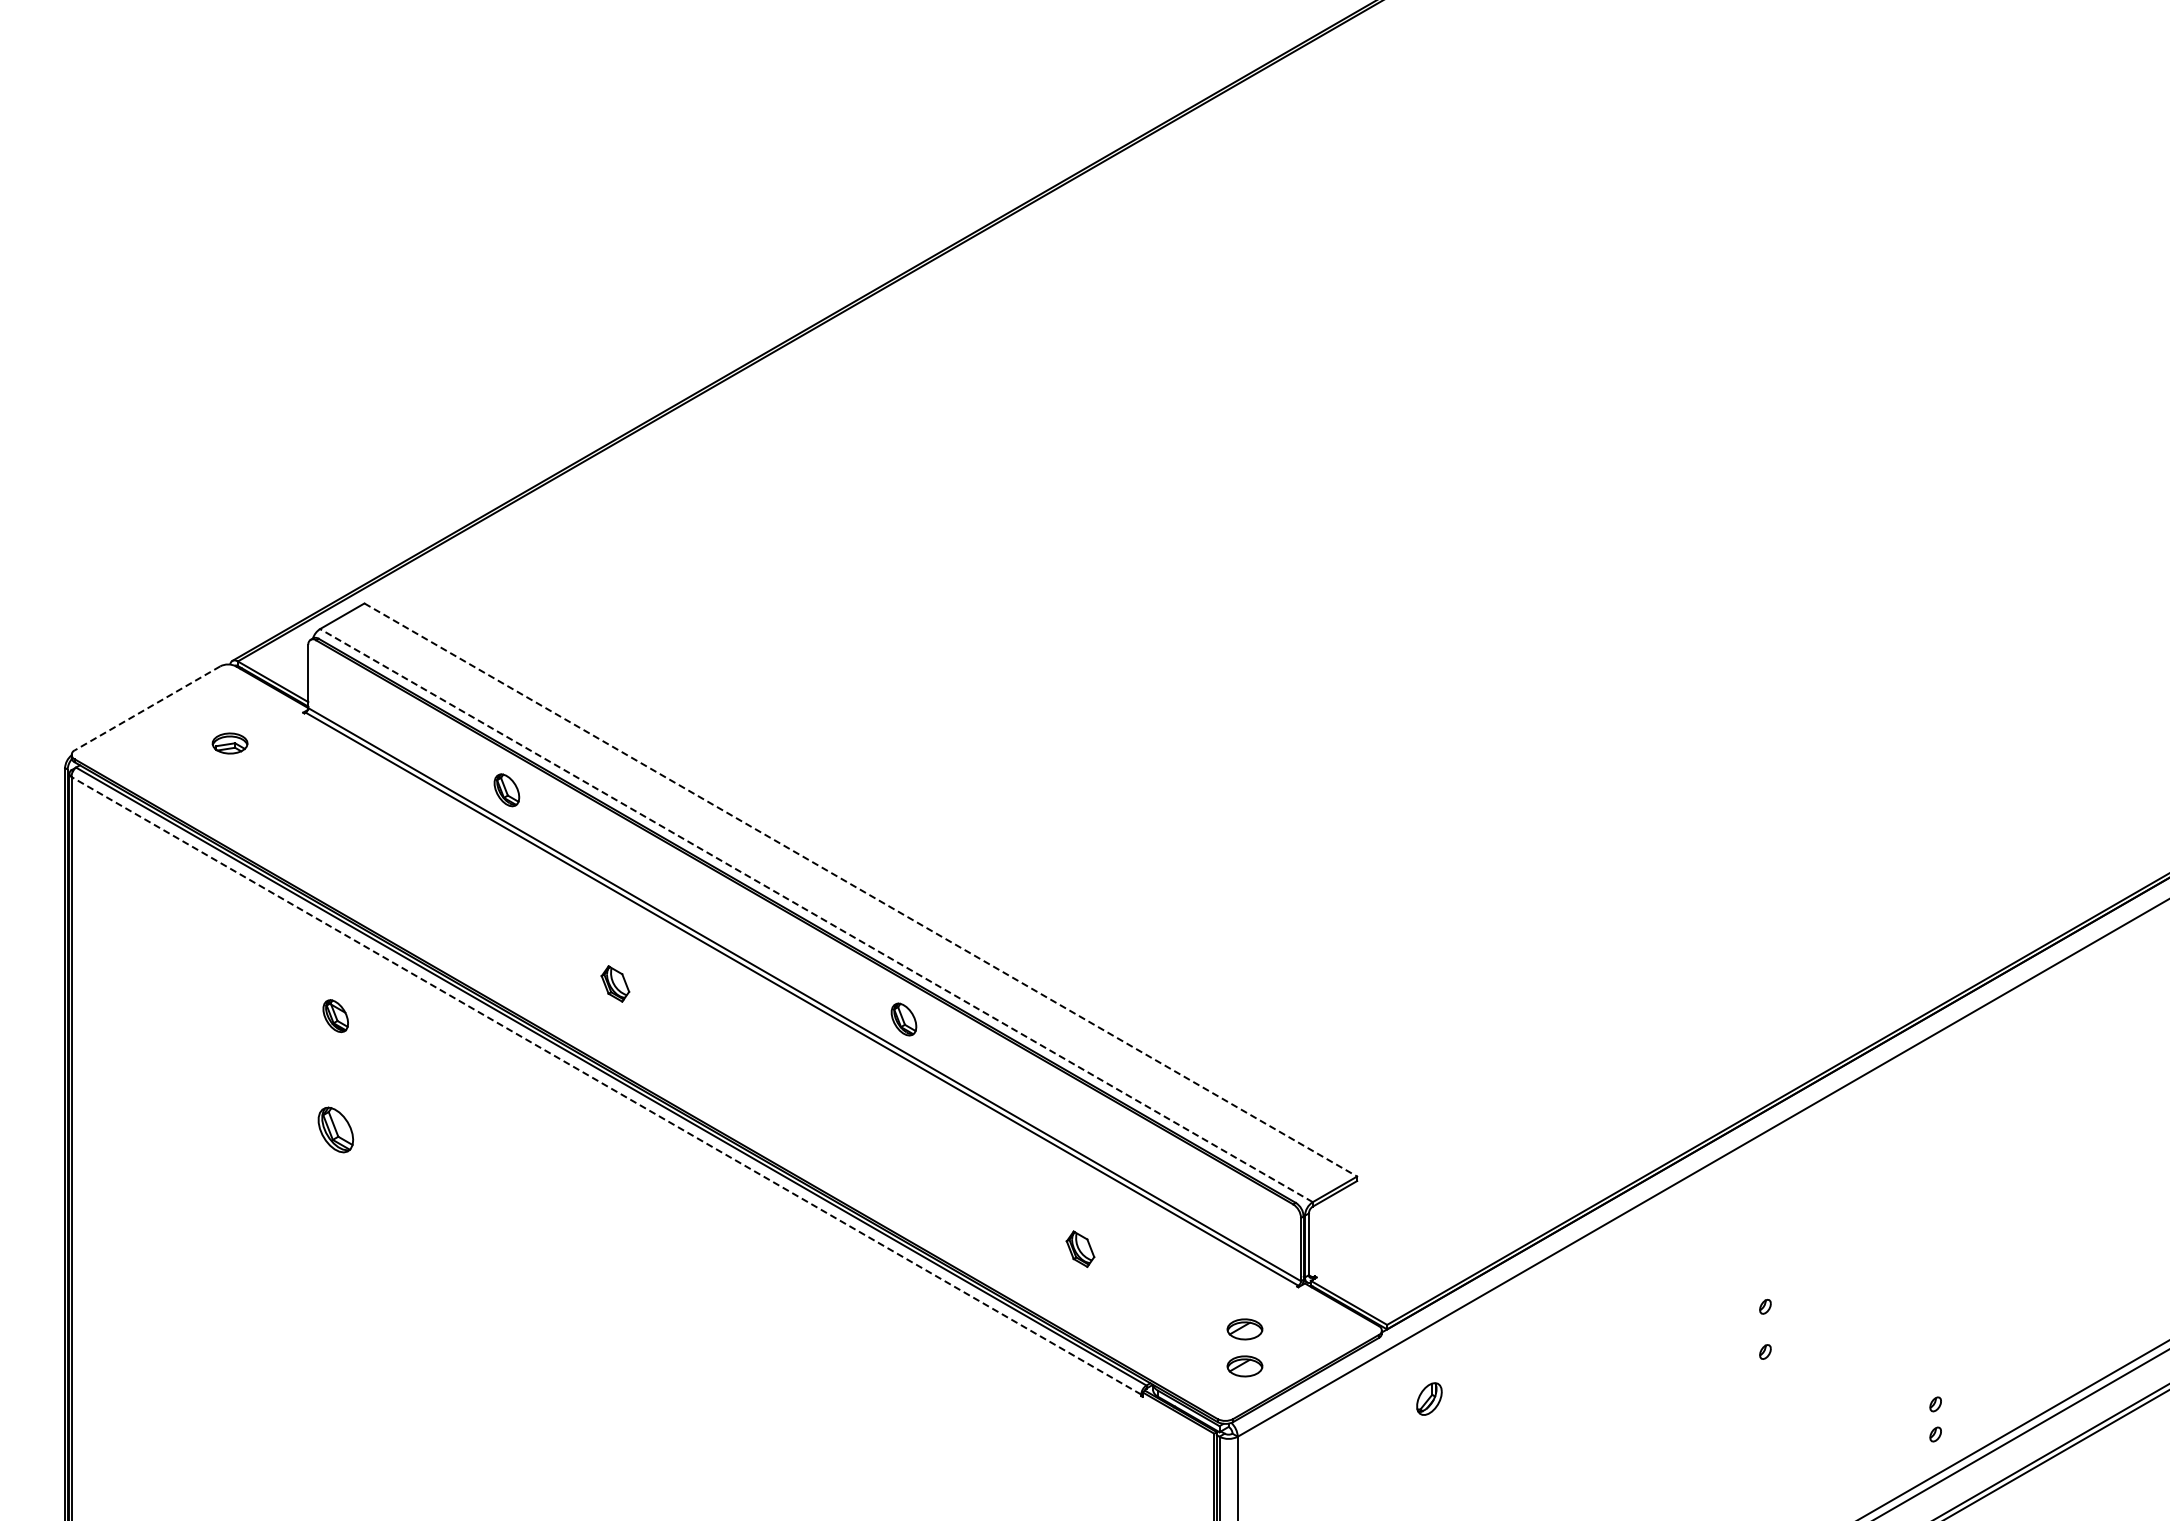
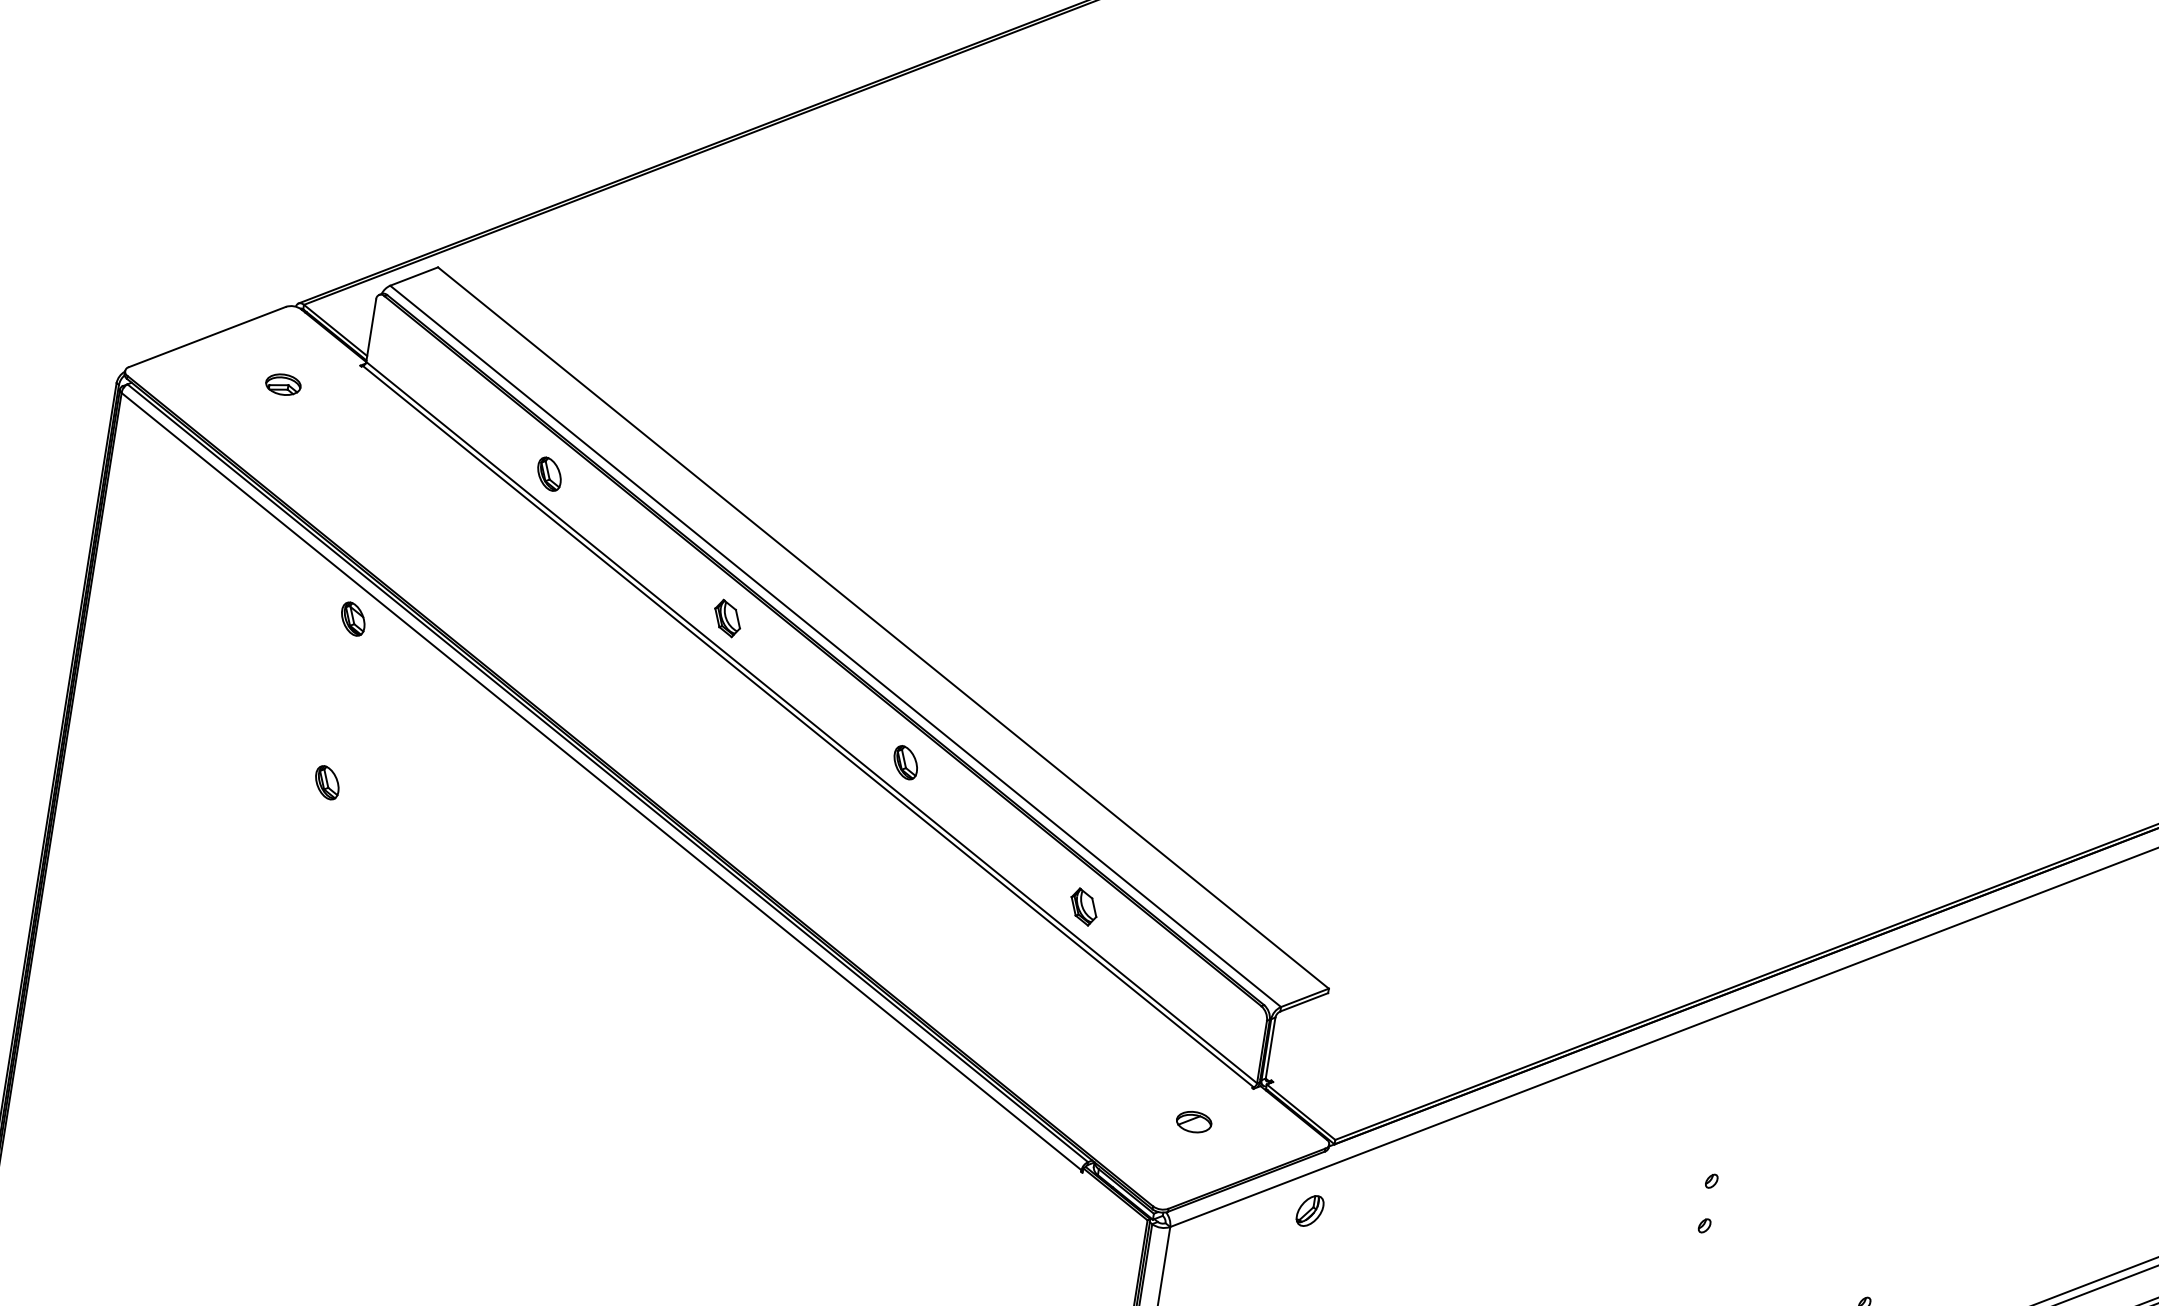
line: (147, 708) -> (207, 337), dashed -> solid
line: (861, 890) -> (884, 628), dashed -> solid
line: (816, 915) -> (835, 646), dashed -> solid
part: (615, 983) -> (727, 618), moved
part: (335, 1016) -> (352, 619), moved
line: (606, 1085) -> (601, 781), dashed -> solid
part: (335, 1129) -> (327, 782), size x0.71
part: (1080, 1248) -> (1084, 906), moved
part: (1244, 1366) -> (1187, 1158), removed
part: (1429, 1398) -> (1310, 1210), moved

